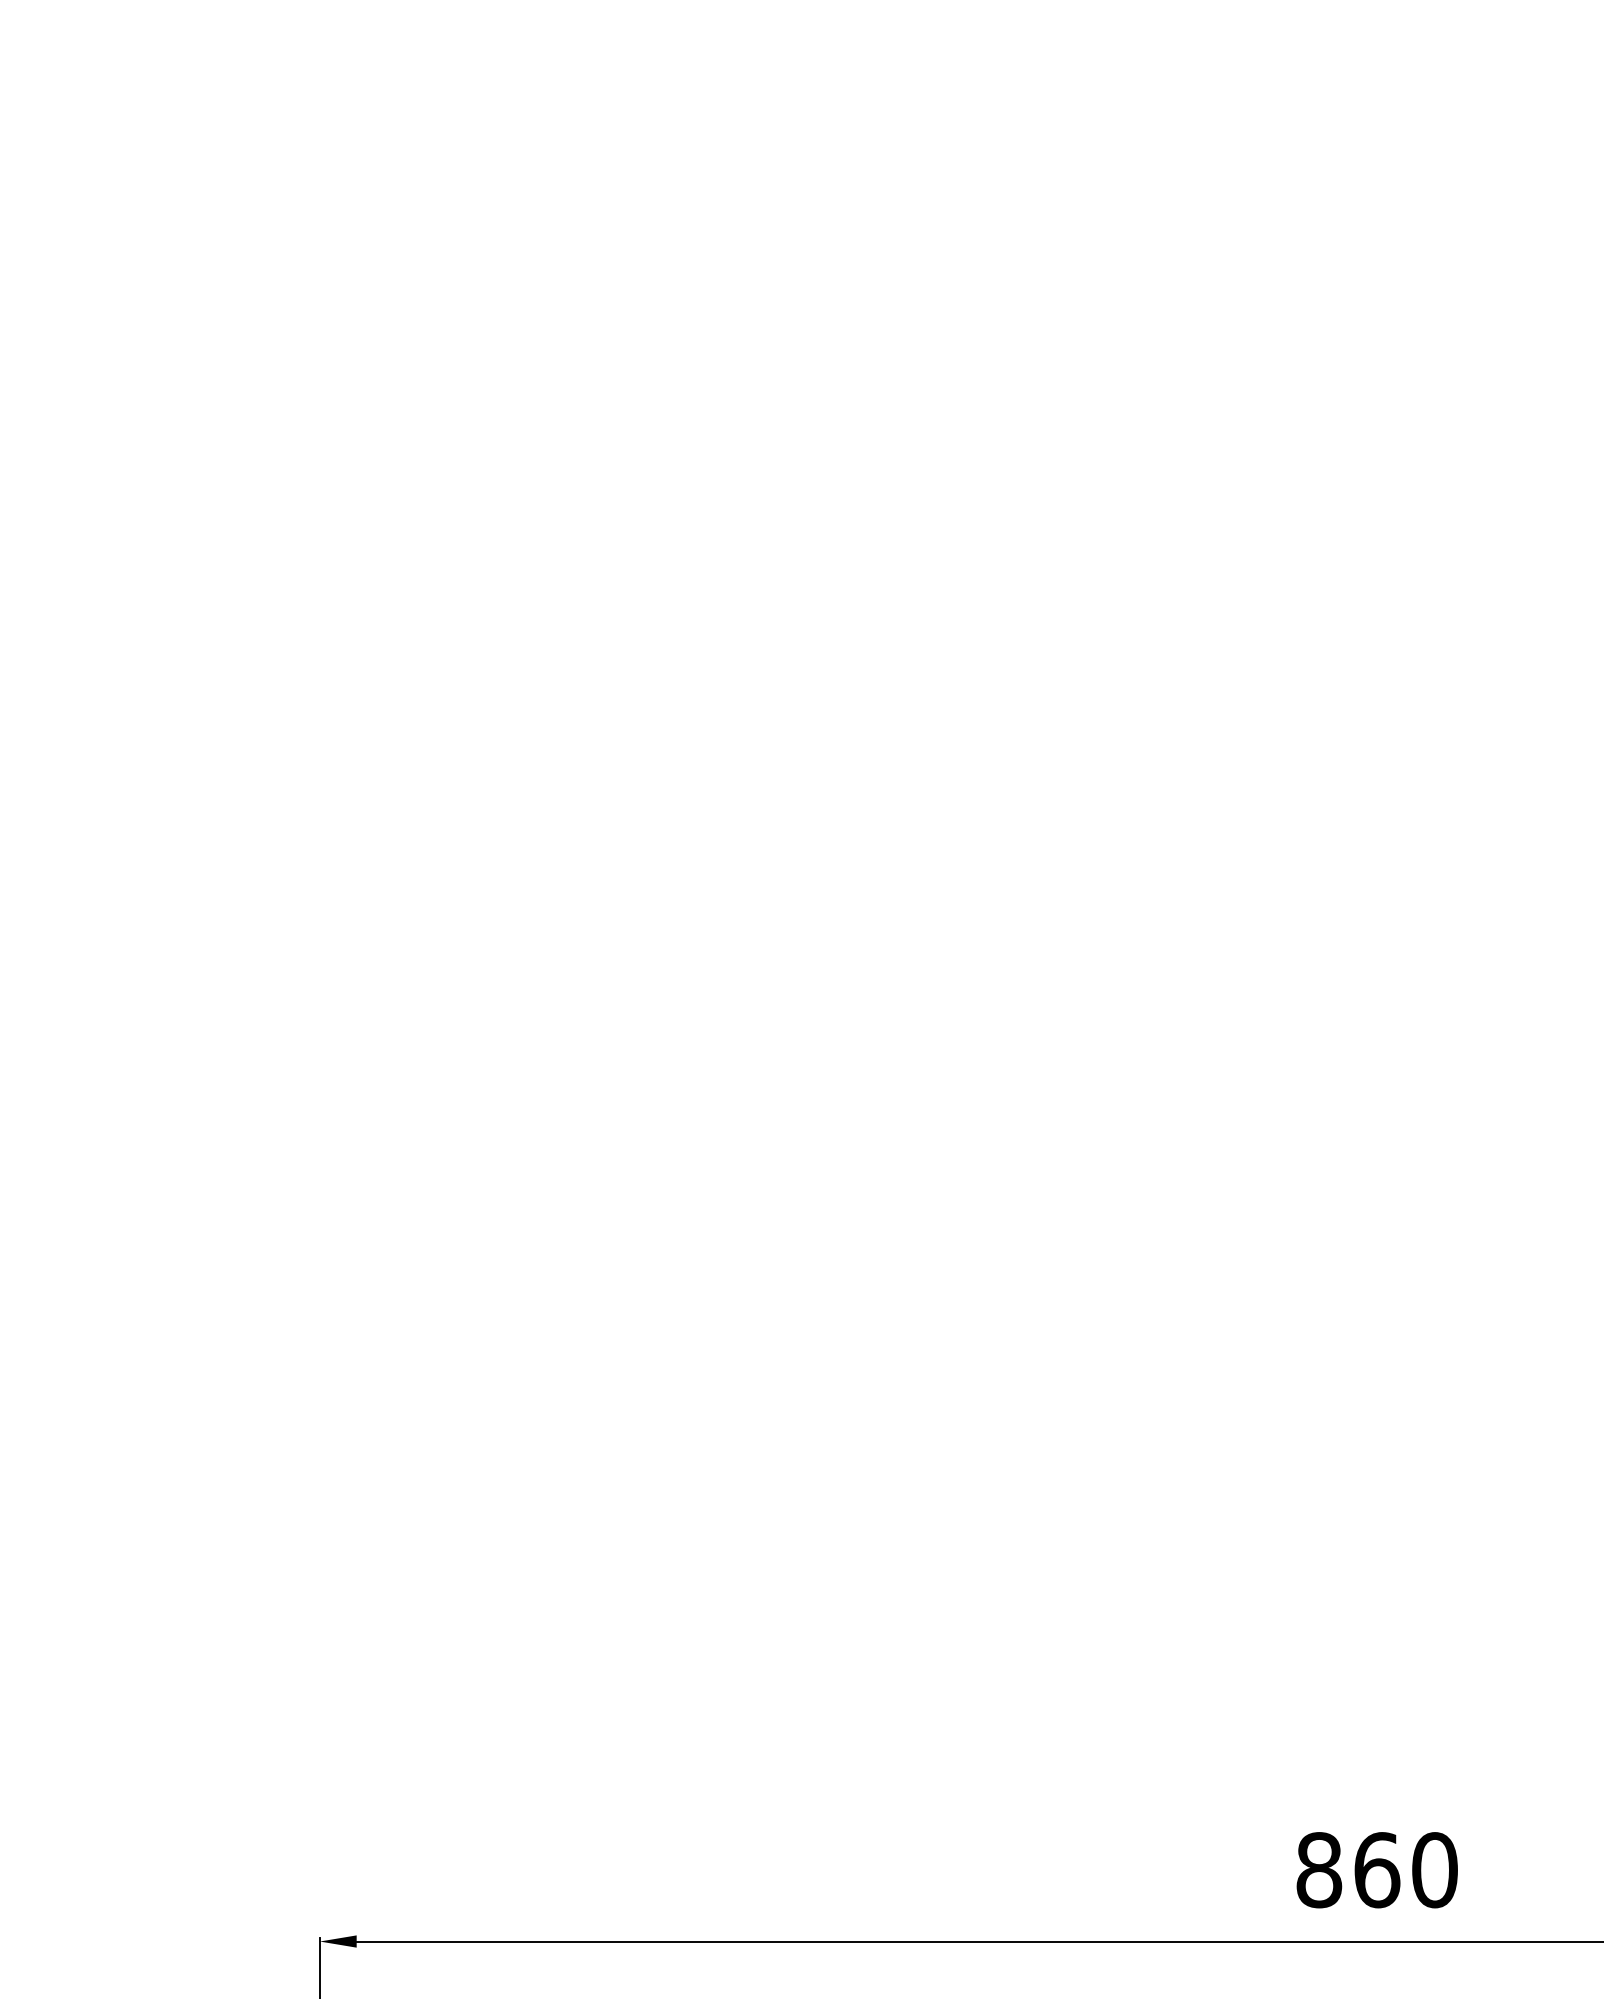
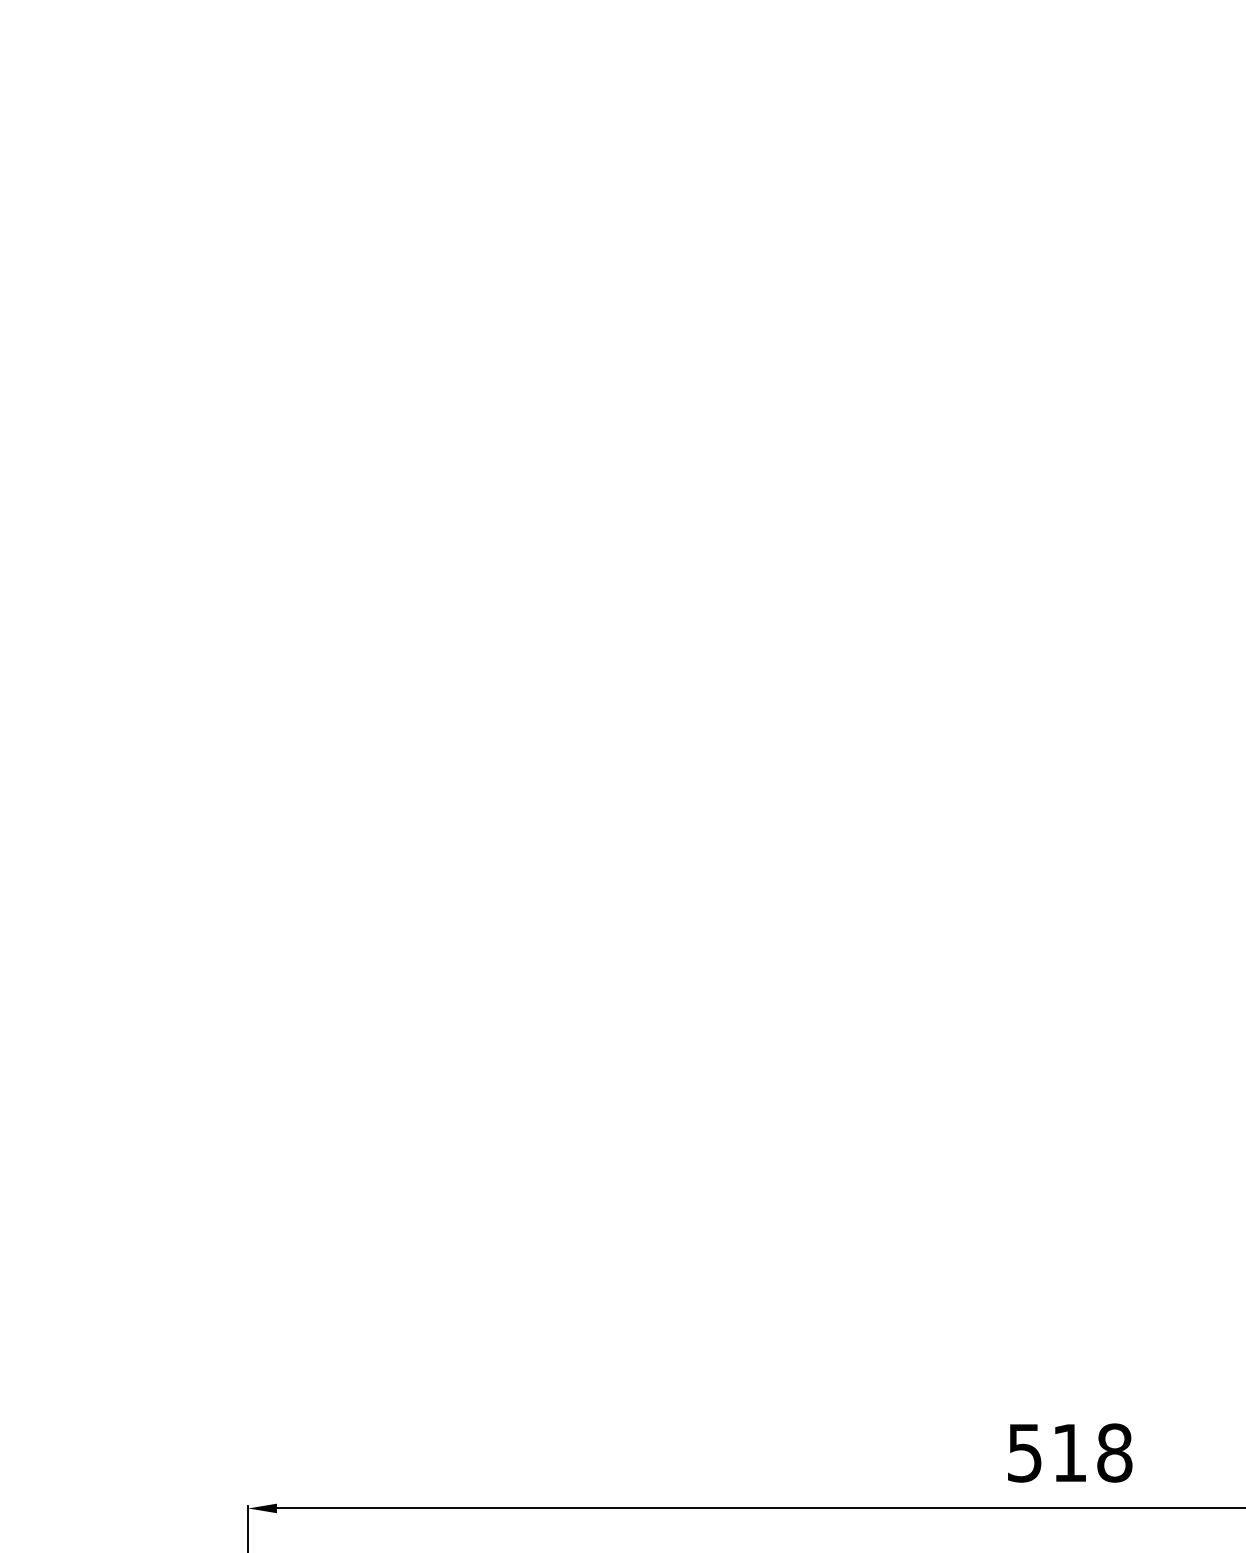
text: (1376, 1870) -> (1069, 1453), 860 -> 518

